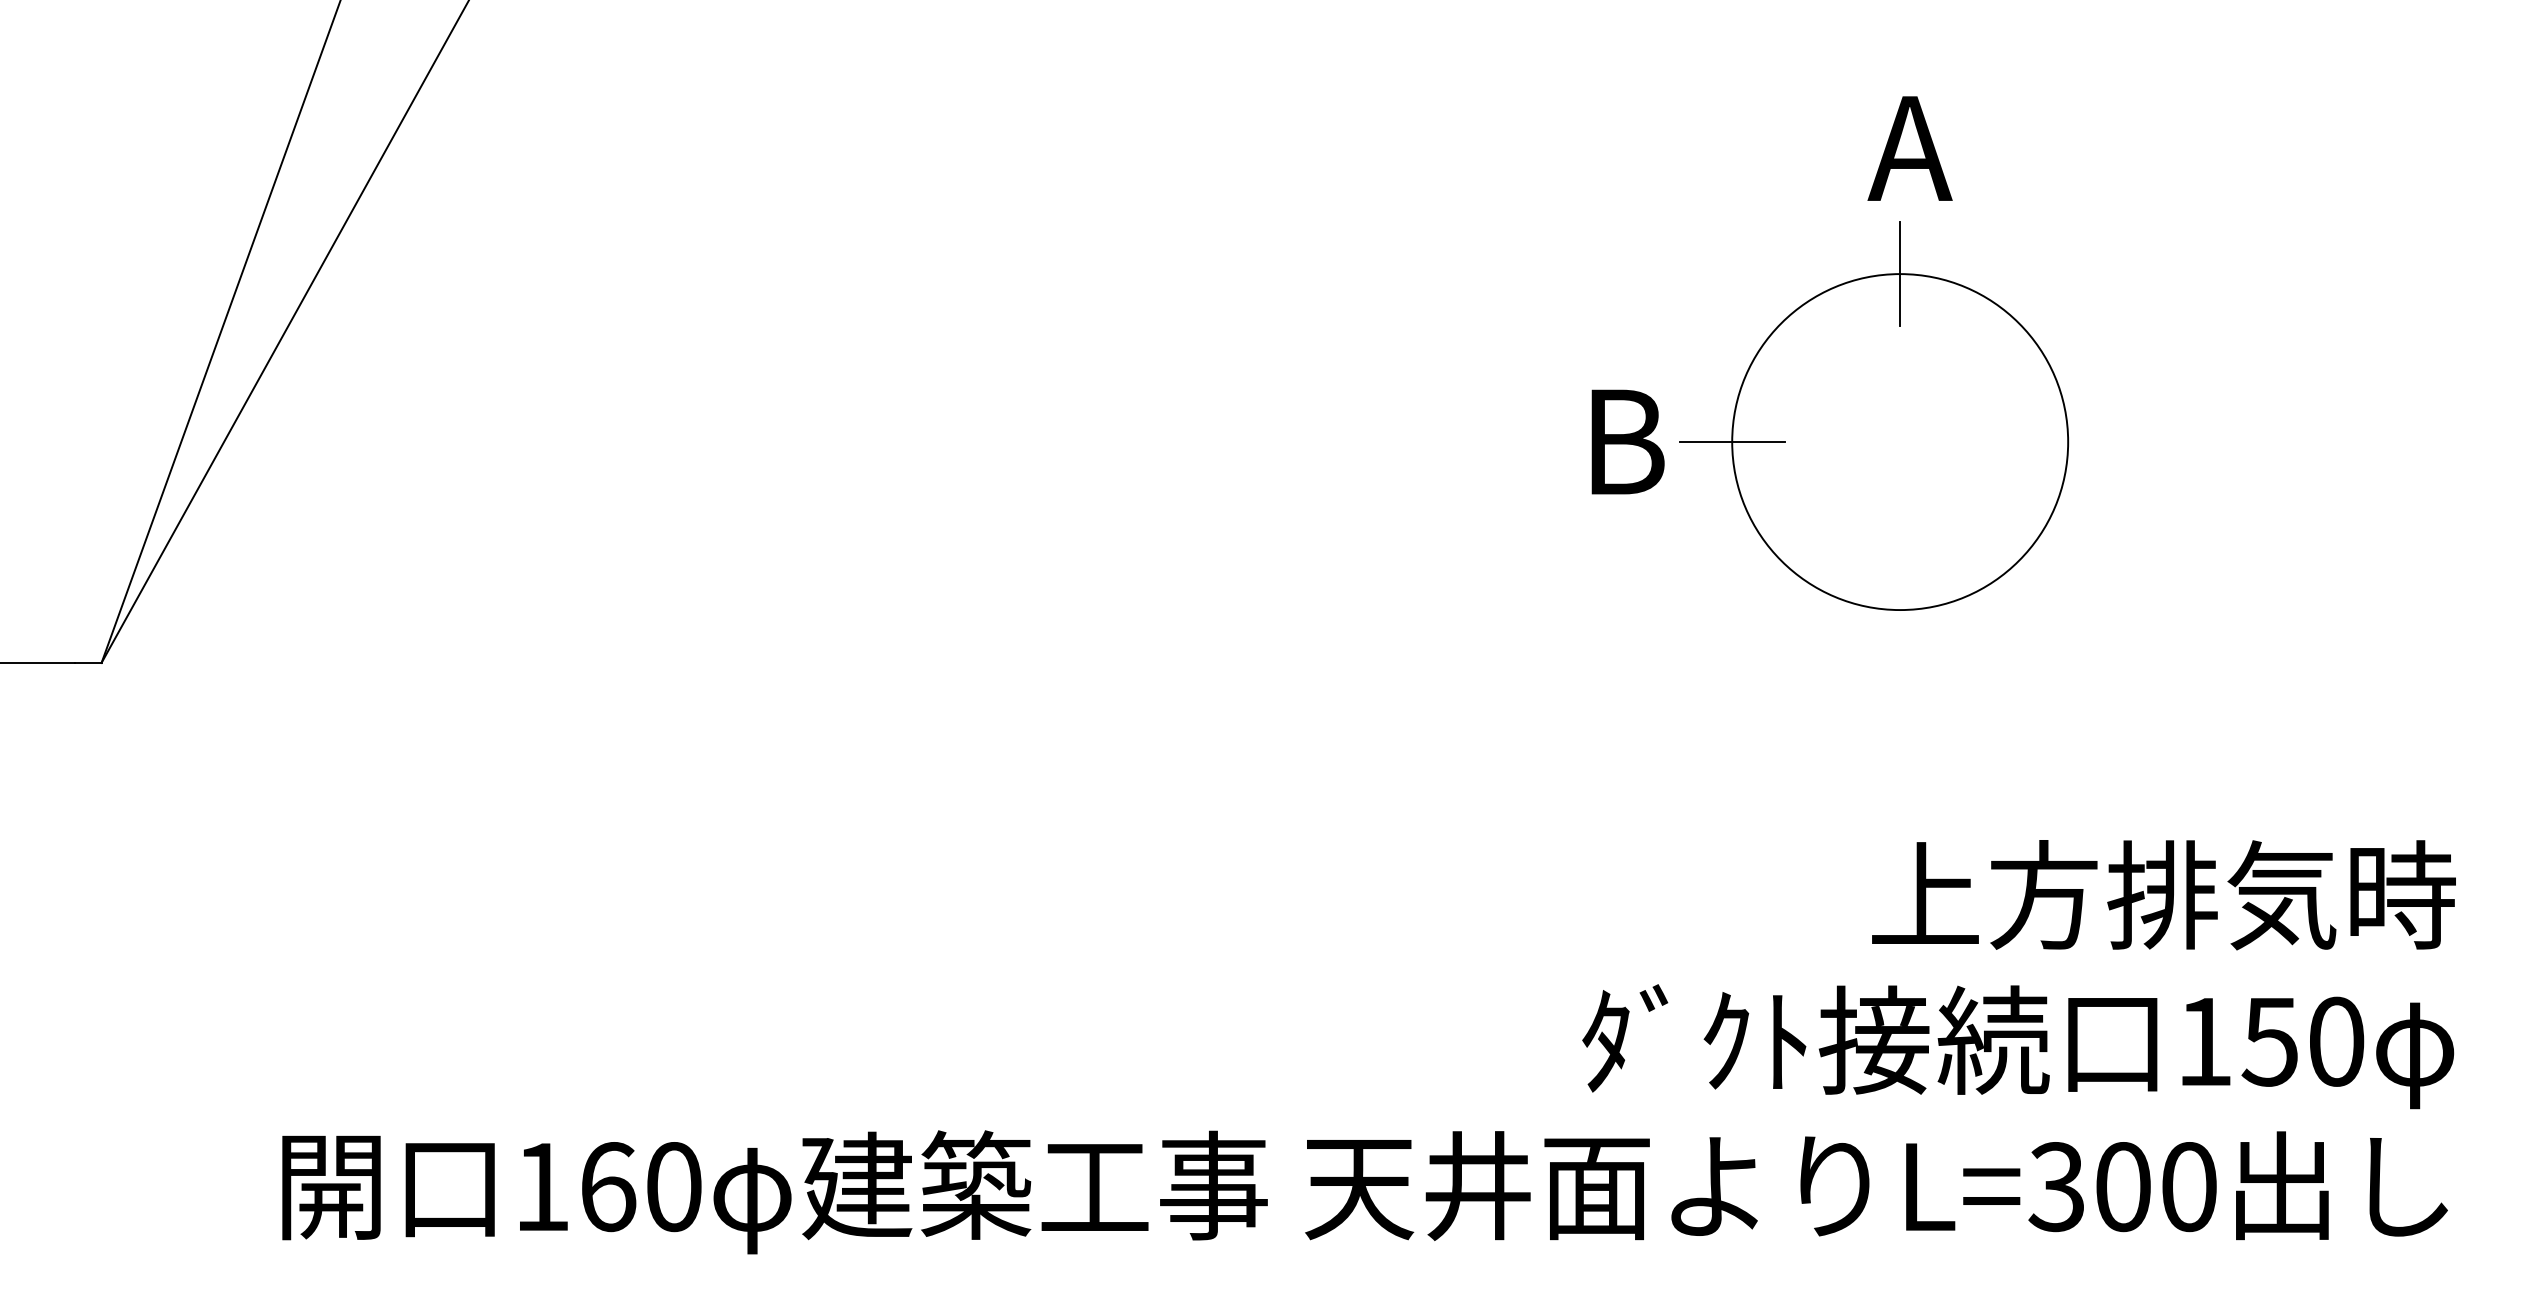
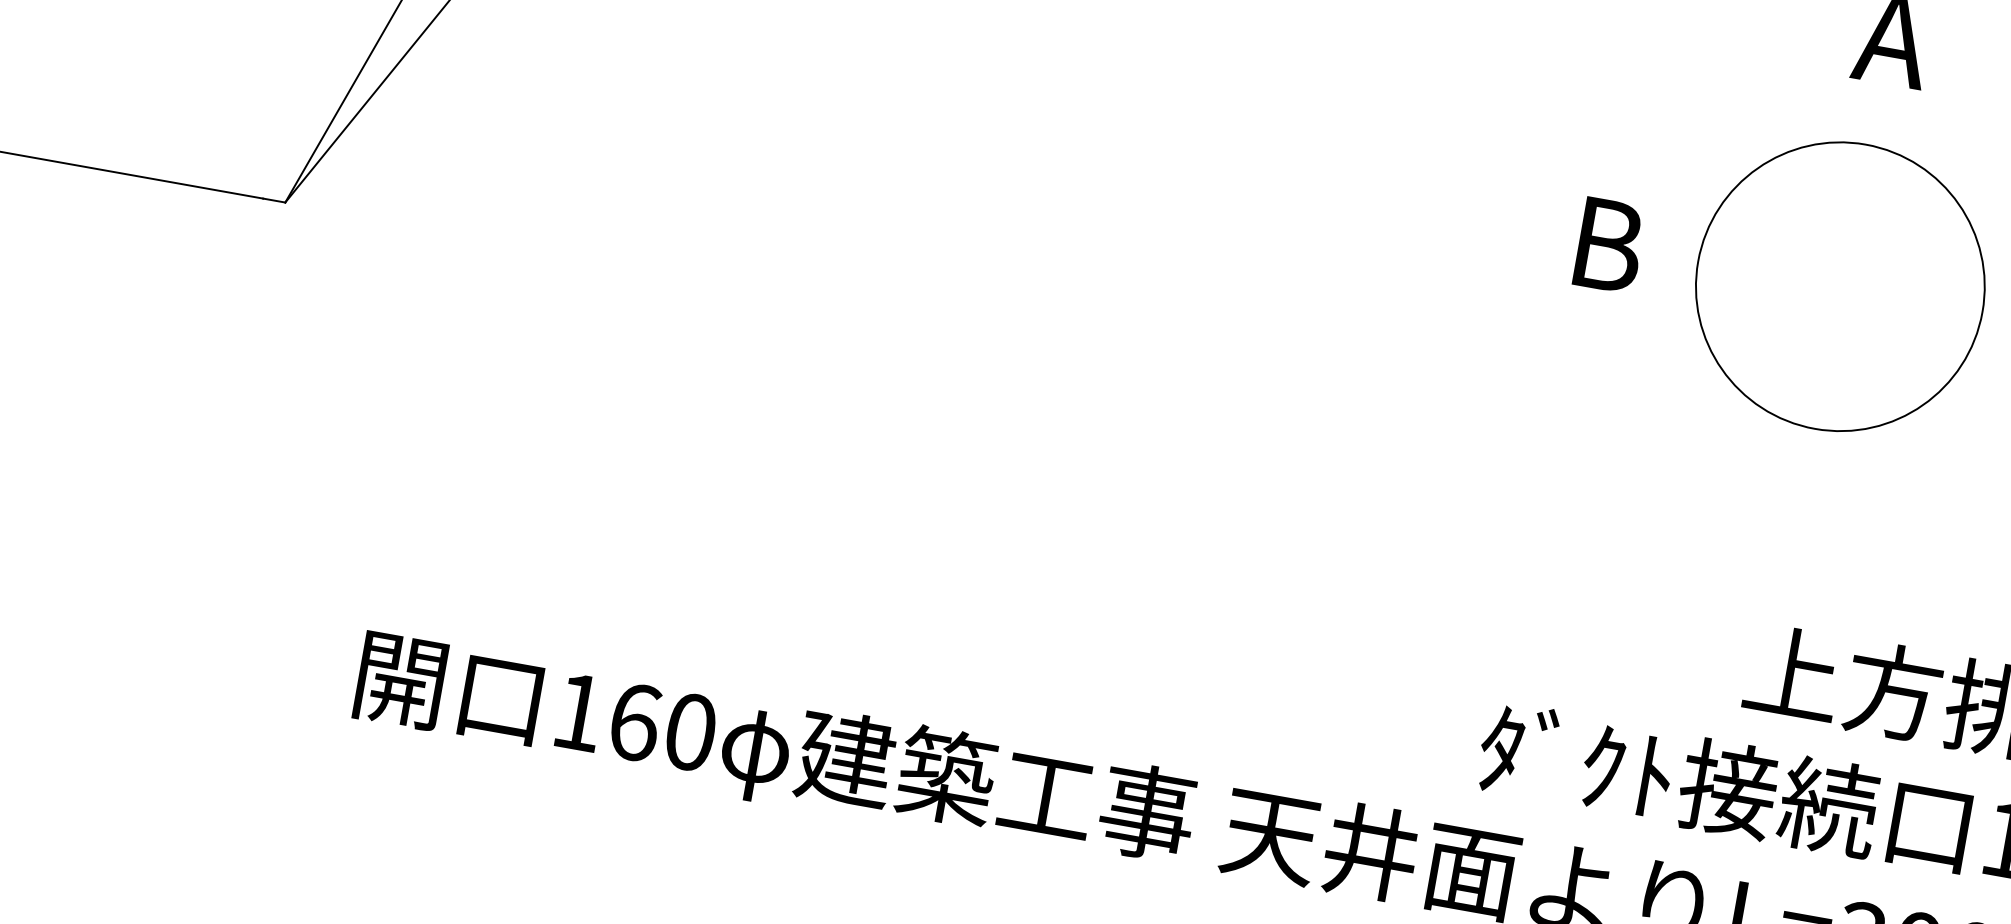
line: (1900, 273) -> (1866, 144), removed
line: (1731, 442) -> (1697, 261), removed

